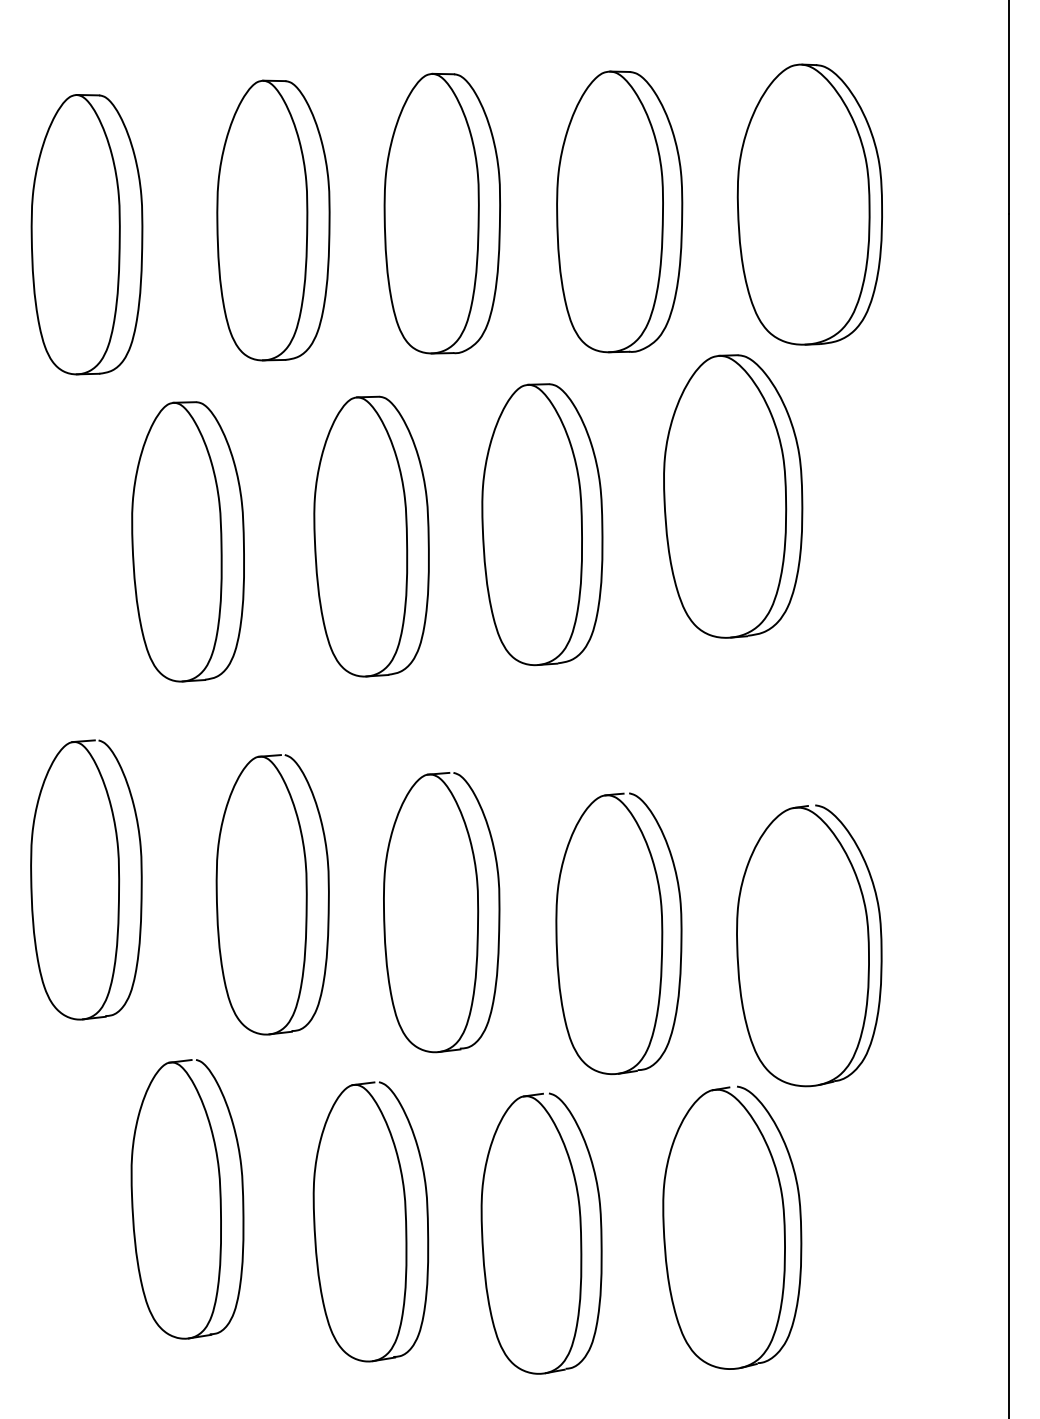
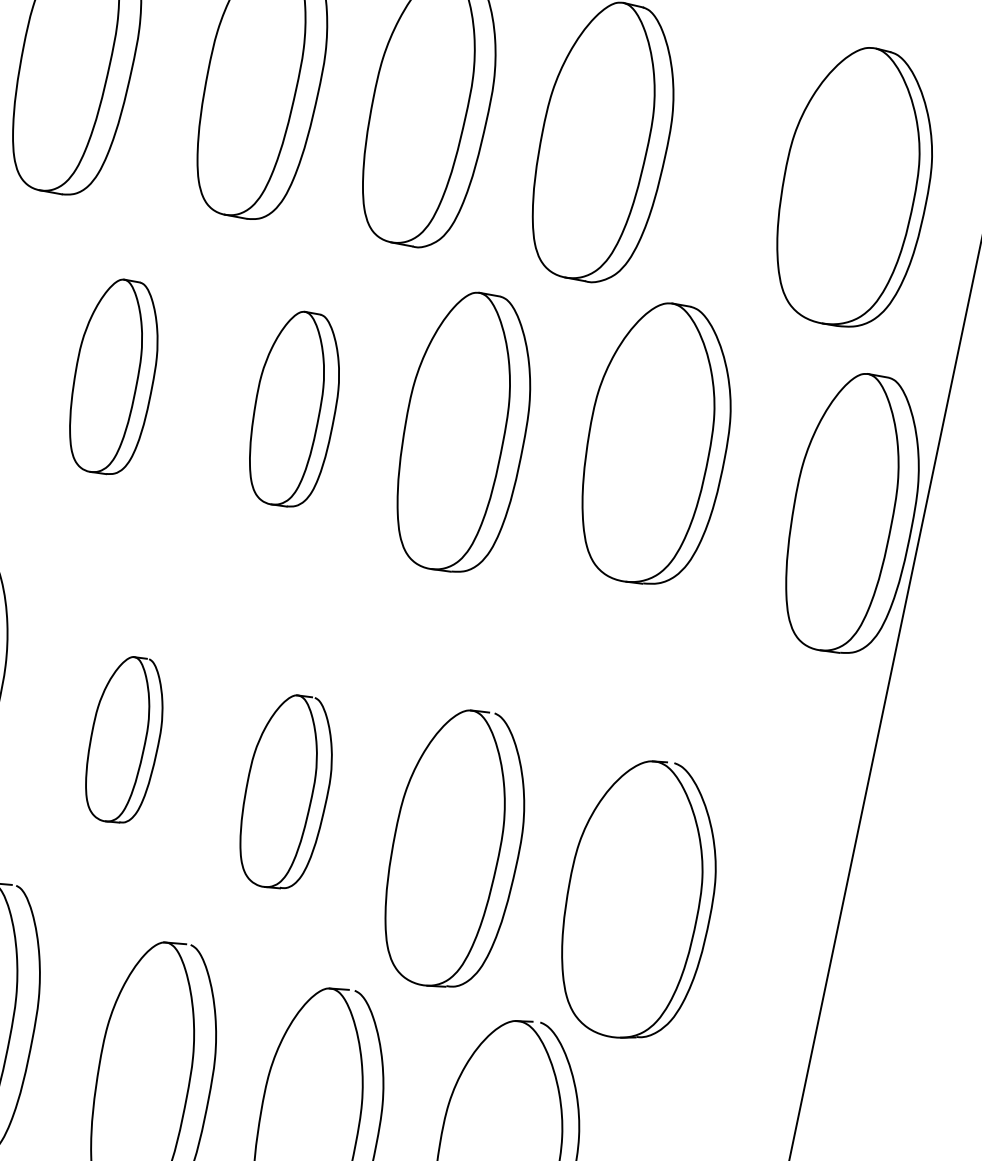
part: (809, 204) -> (855, 187), moved
part: (939, 524) -> (853, 513), added
part: (371, 536) -> (294, 409), size x0.7
part: (187, 541) -> (113, 376), size x0.7
part: (272, 894) -> (124, 739), size x0.6
part: (441, 912) -> (286, 791), size x0.7

